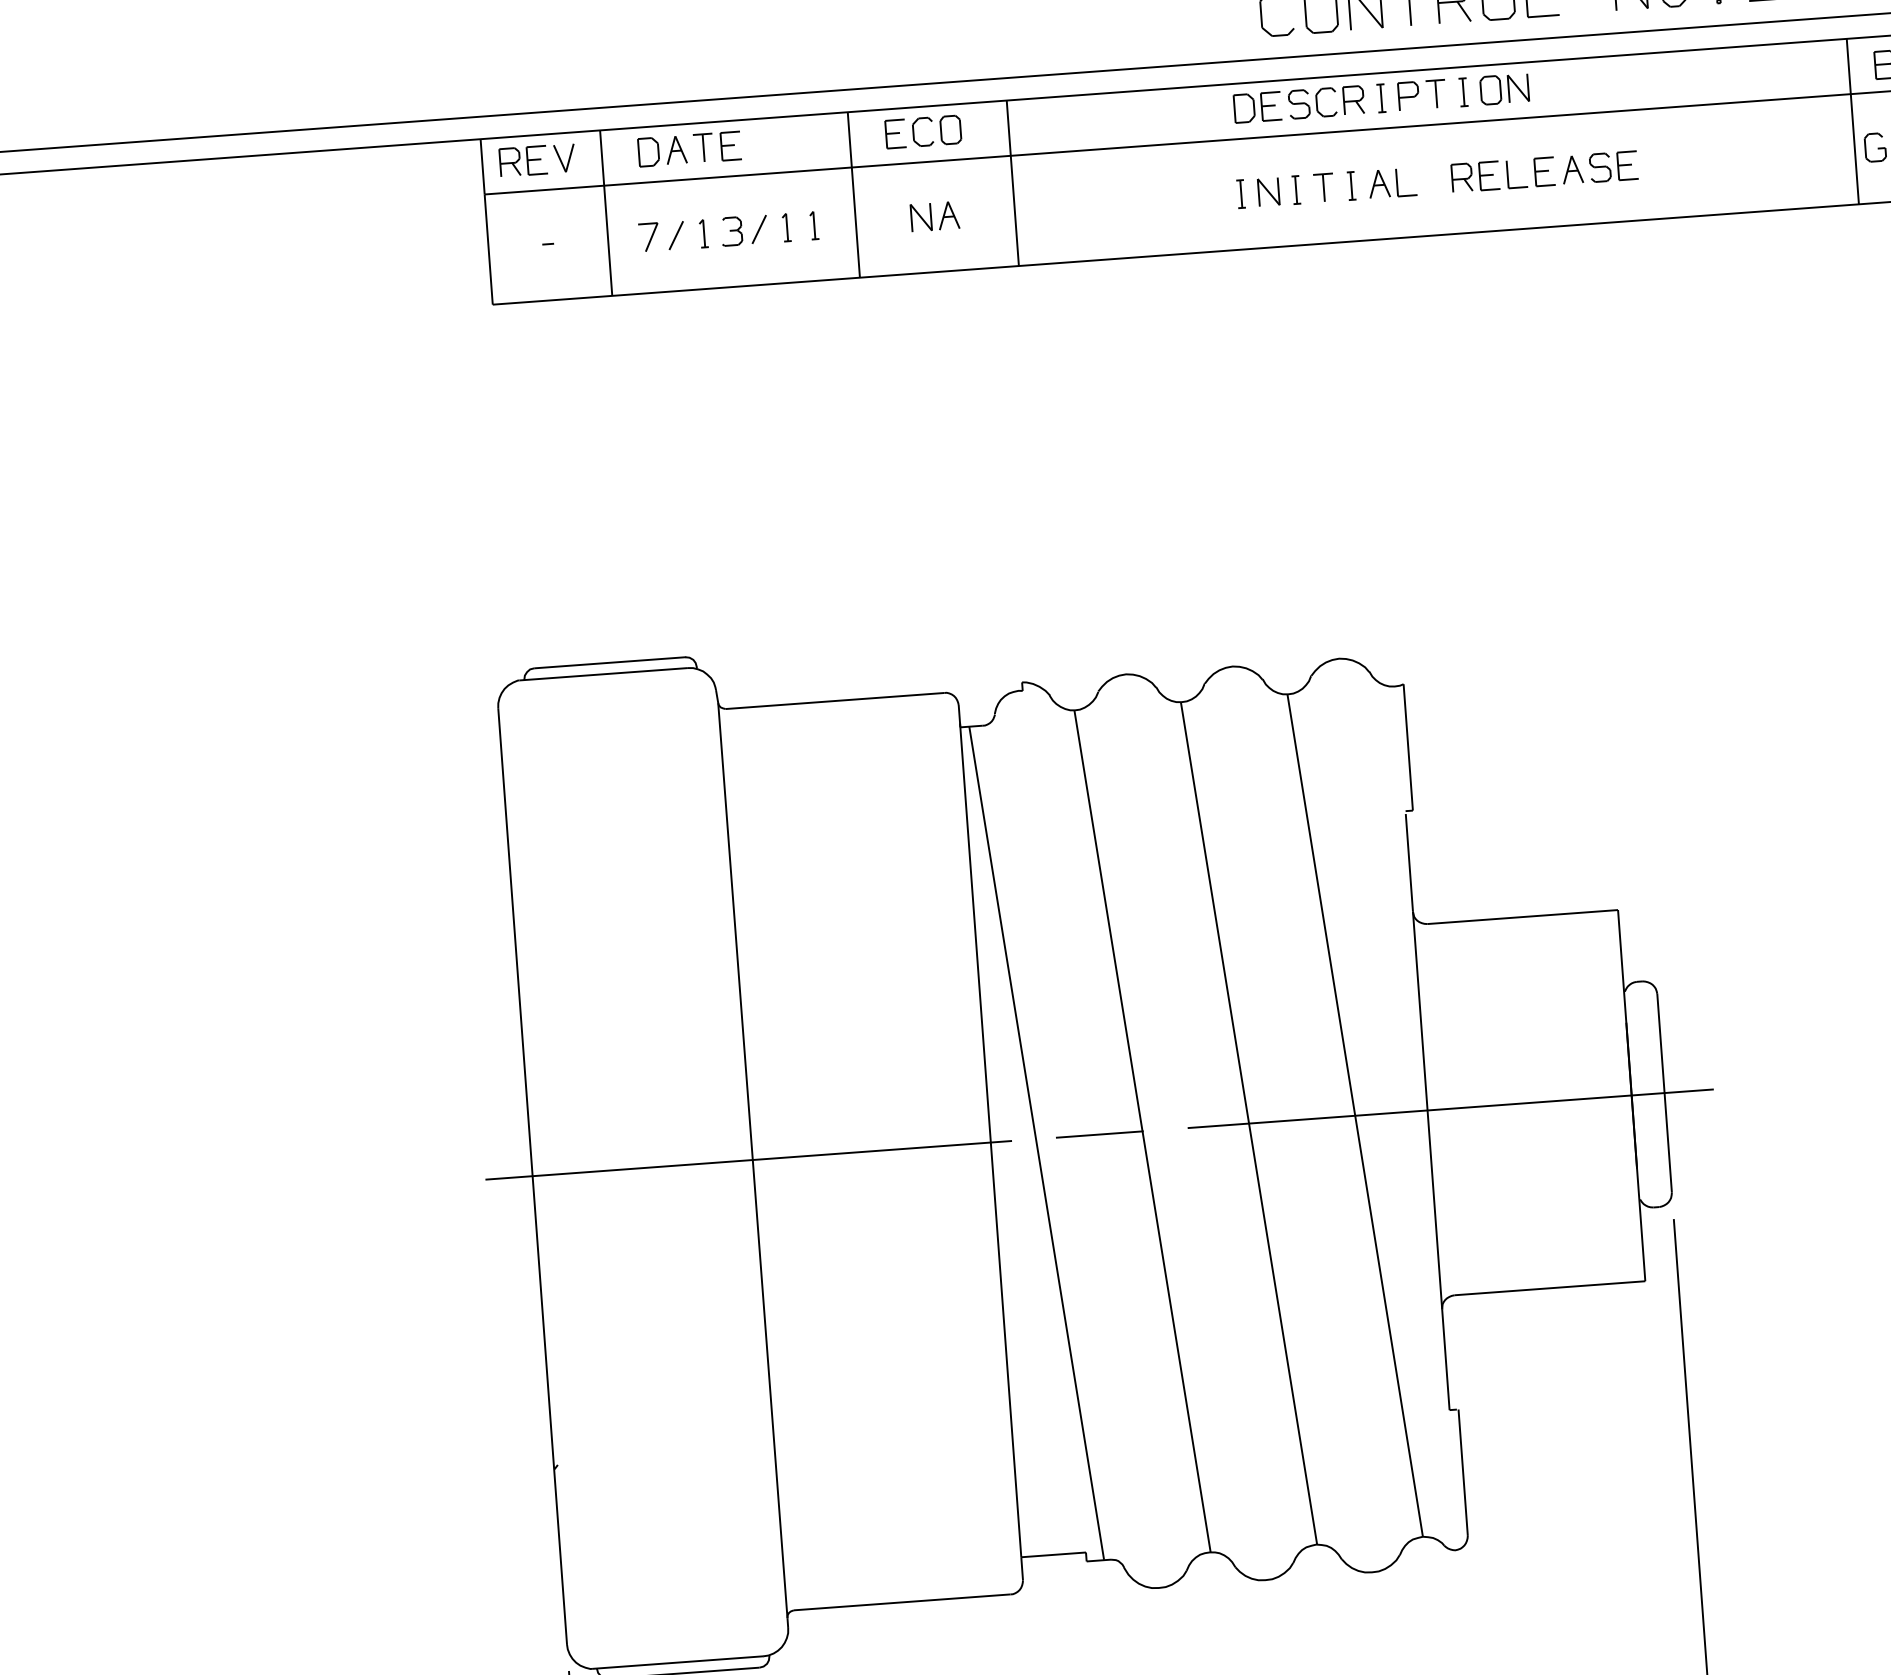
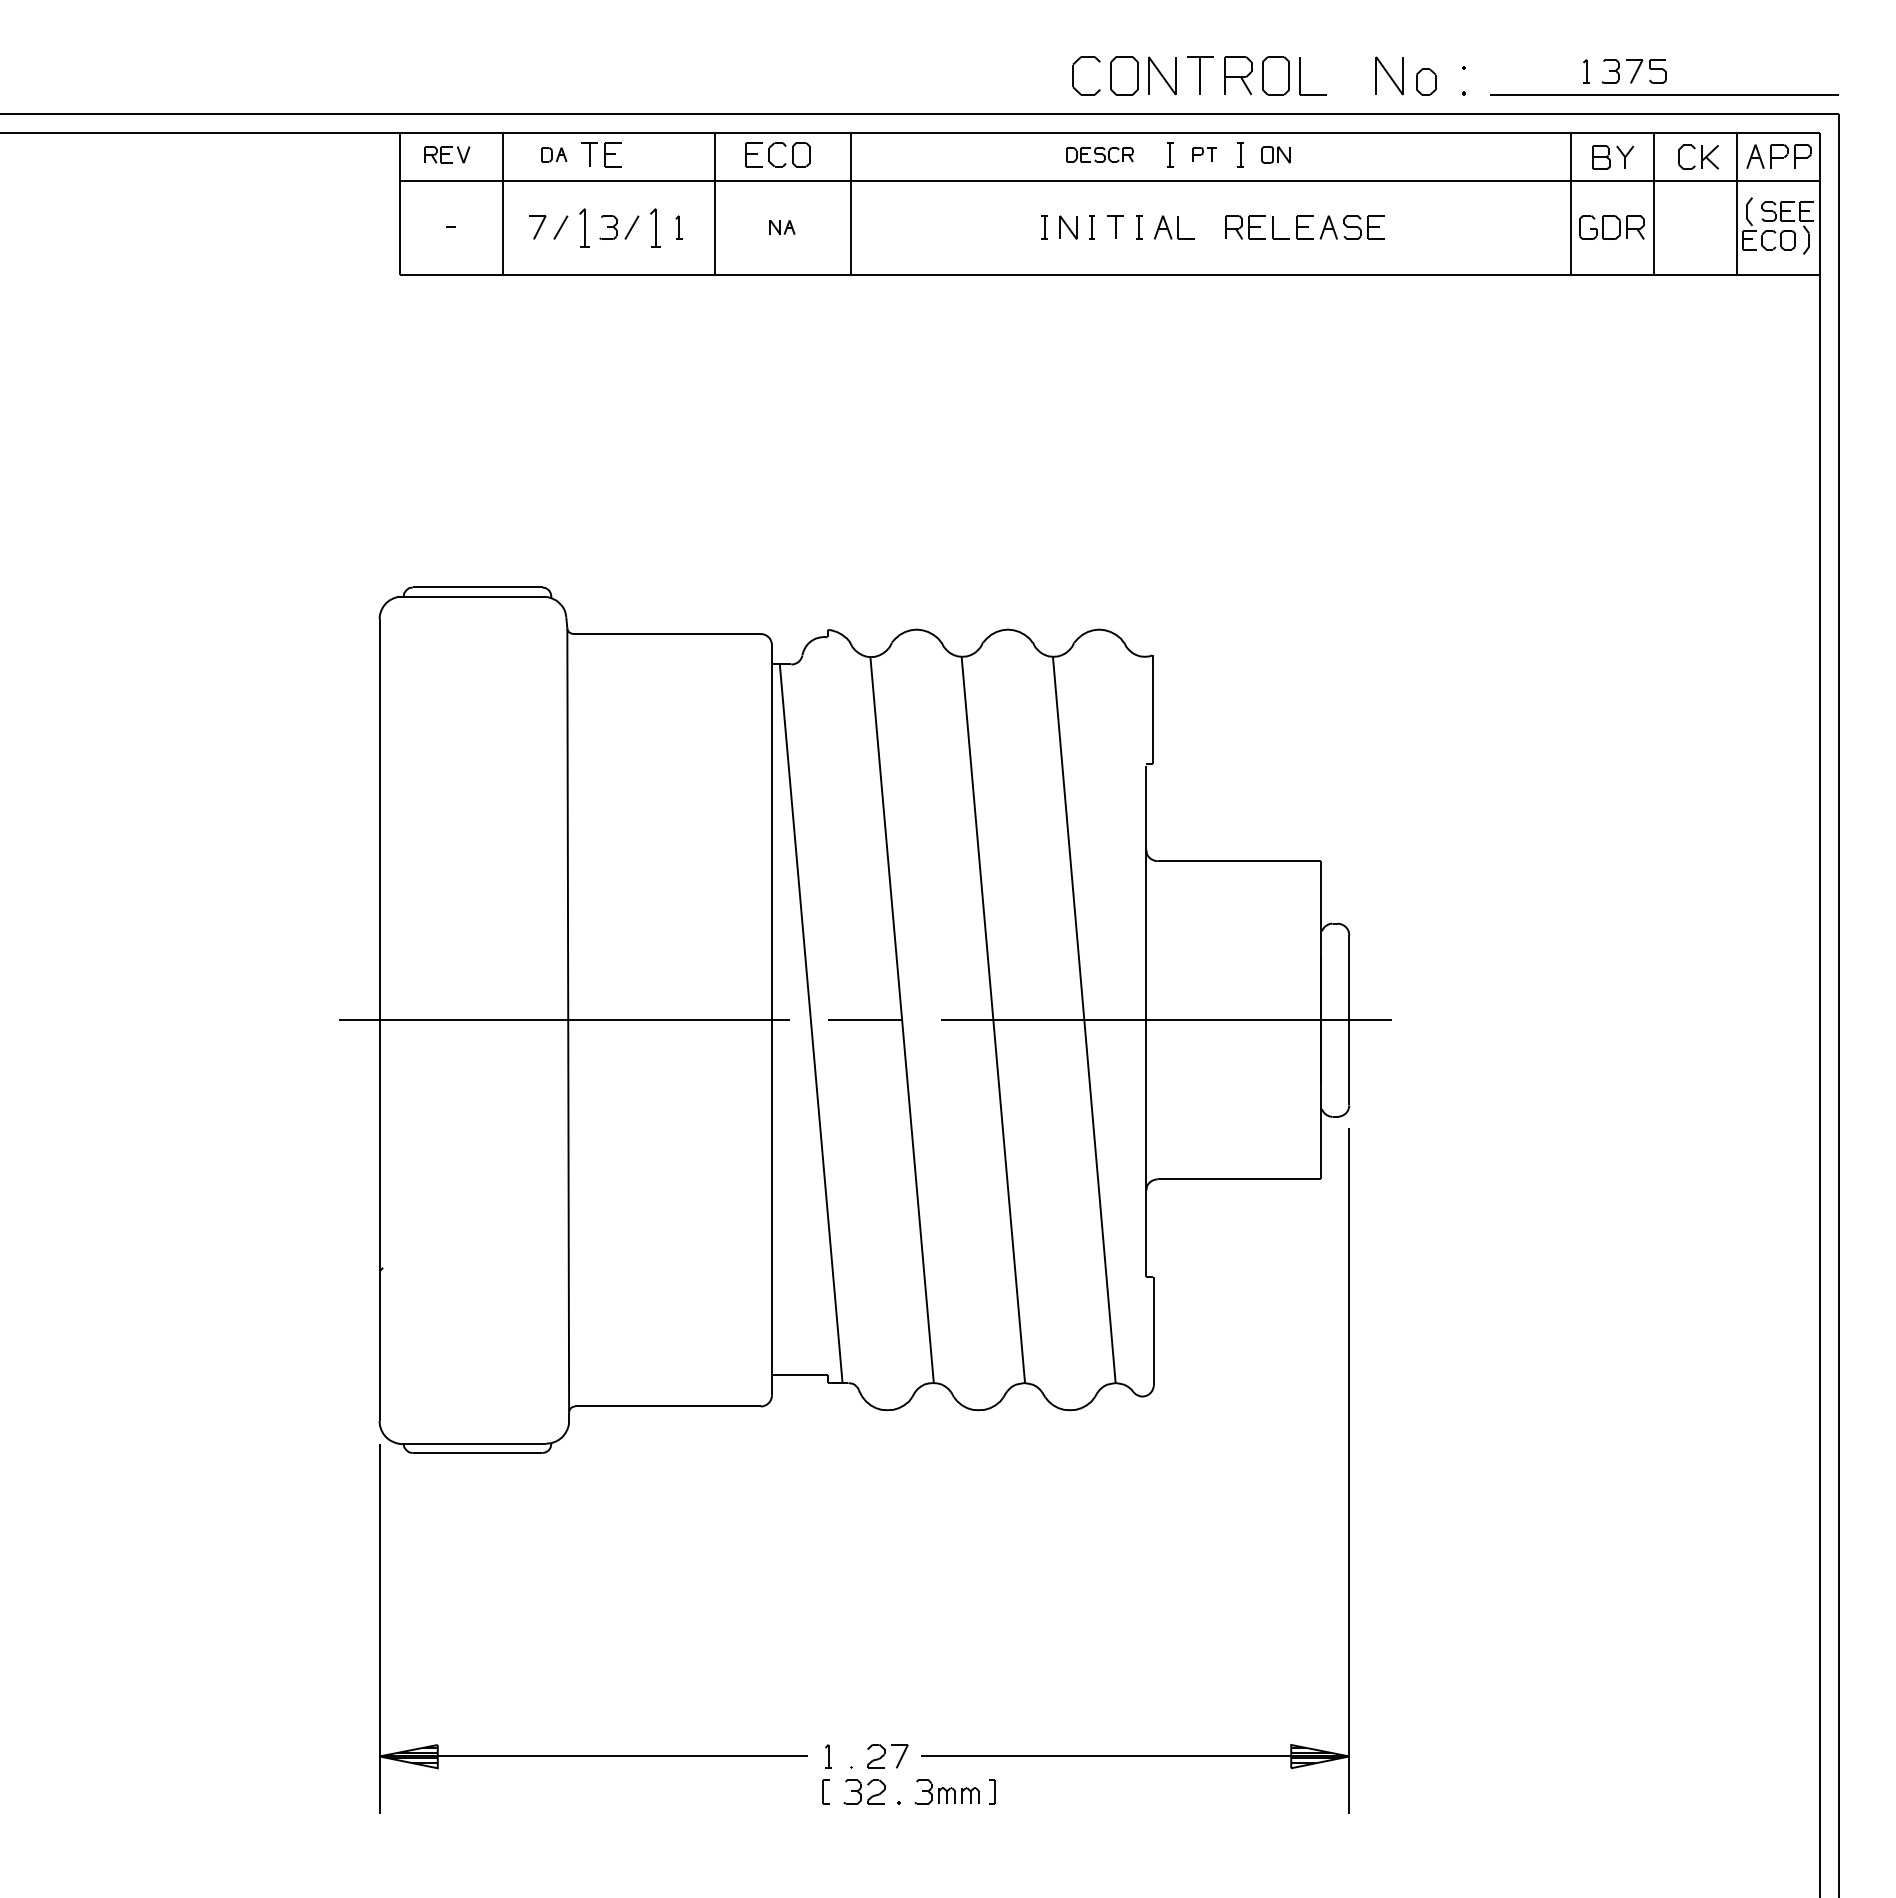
part: (1504, 89) -> (1275, 154), size x0.7
part: (1421, 95) -> (1204, 154), size x0.6
part: (1298, 104) -> (1099, 154), size x0.6
part: (662, 150) -> (554, 154), size x0.6
part: (536, 160) -> (446, 154), size x0.7
part: (934, 216) -> (782, 227), size x0.6
part: (786, 227) -> (655, 227), size x1.6
part: (702, 233) -> (583, 227), size x1.6

